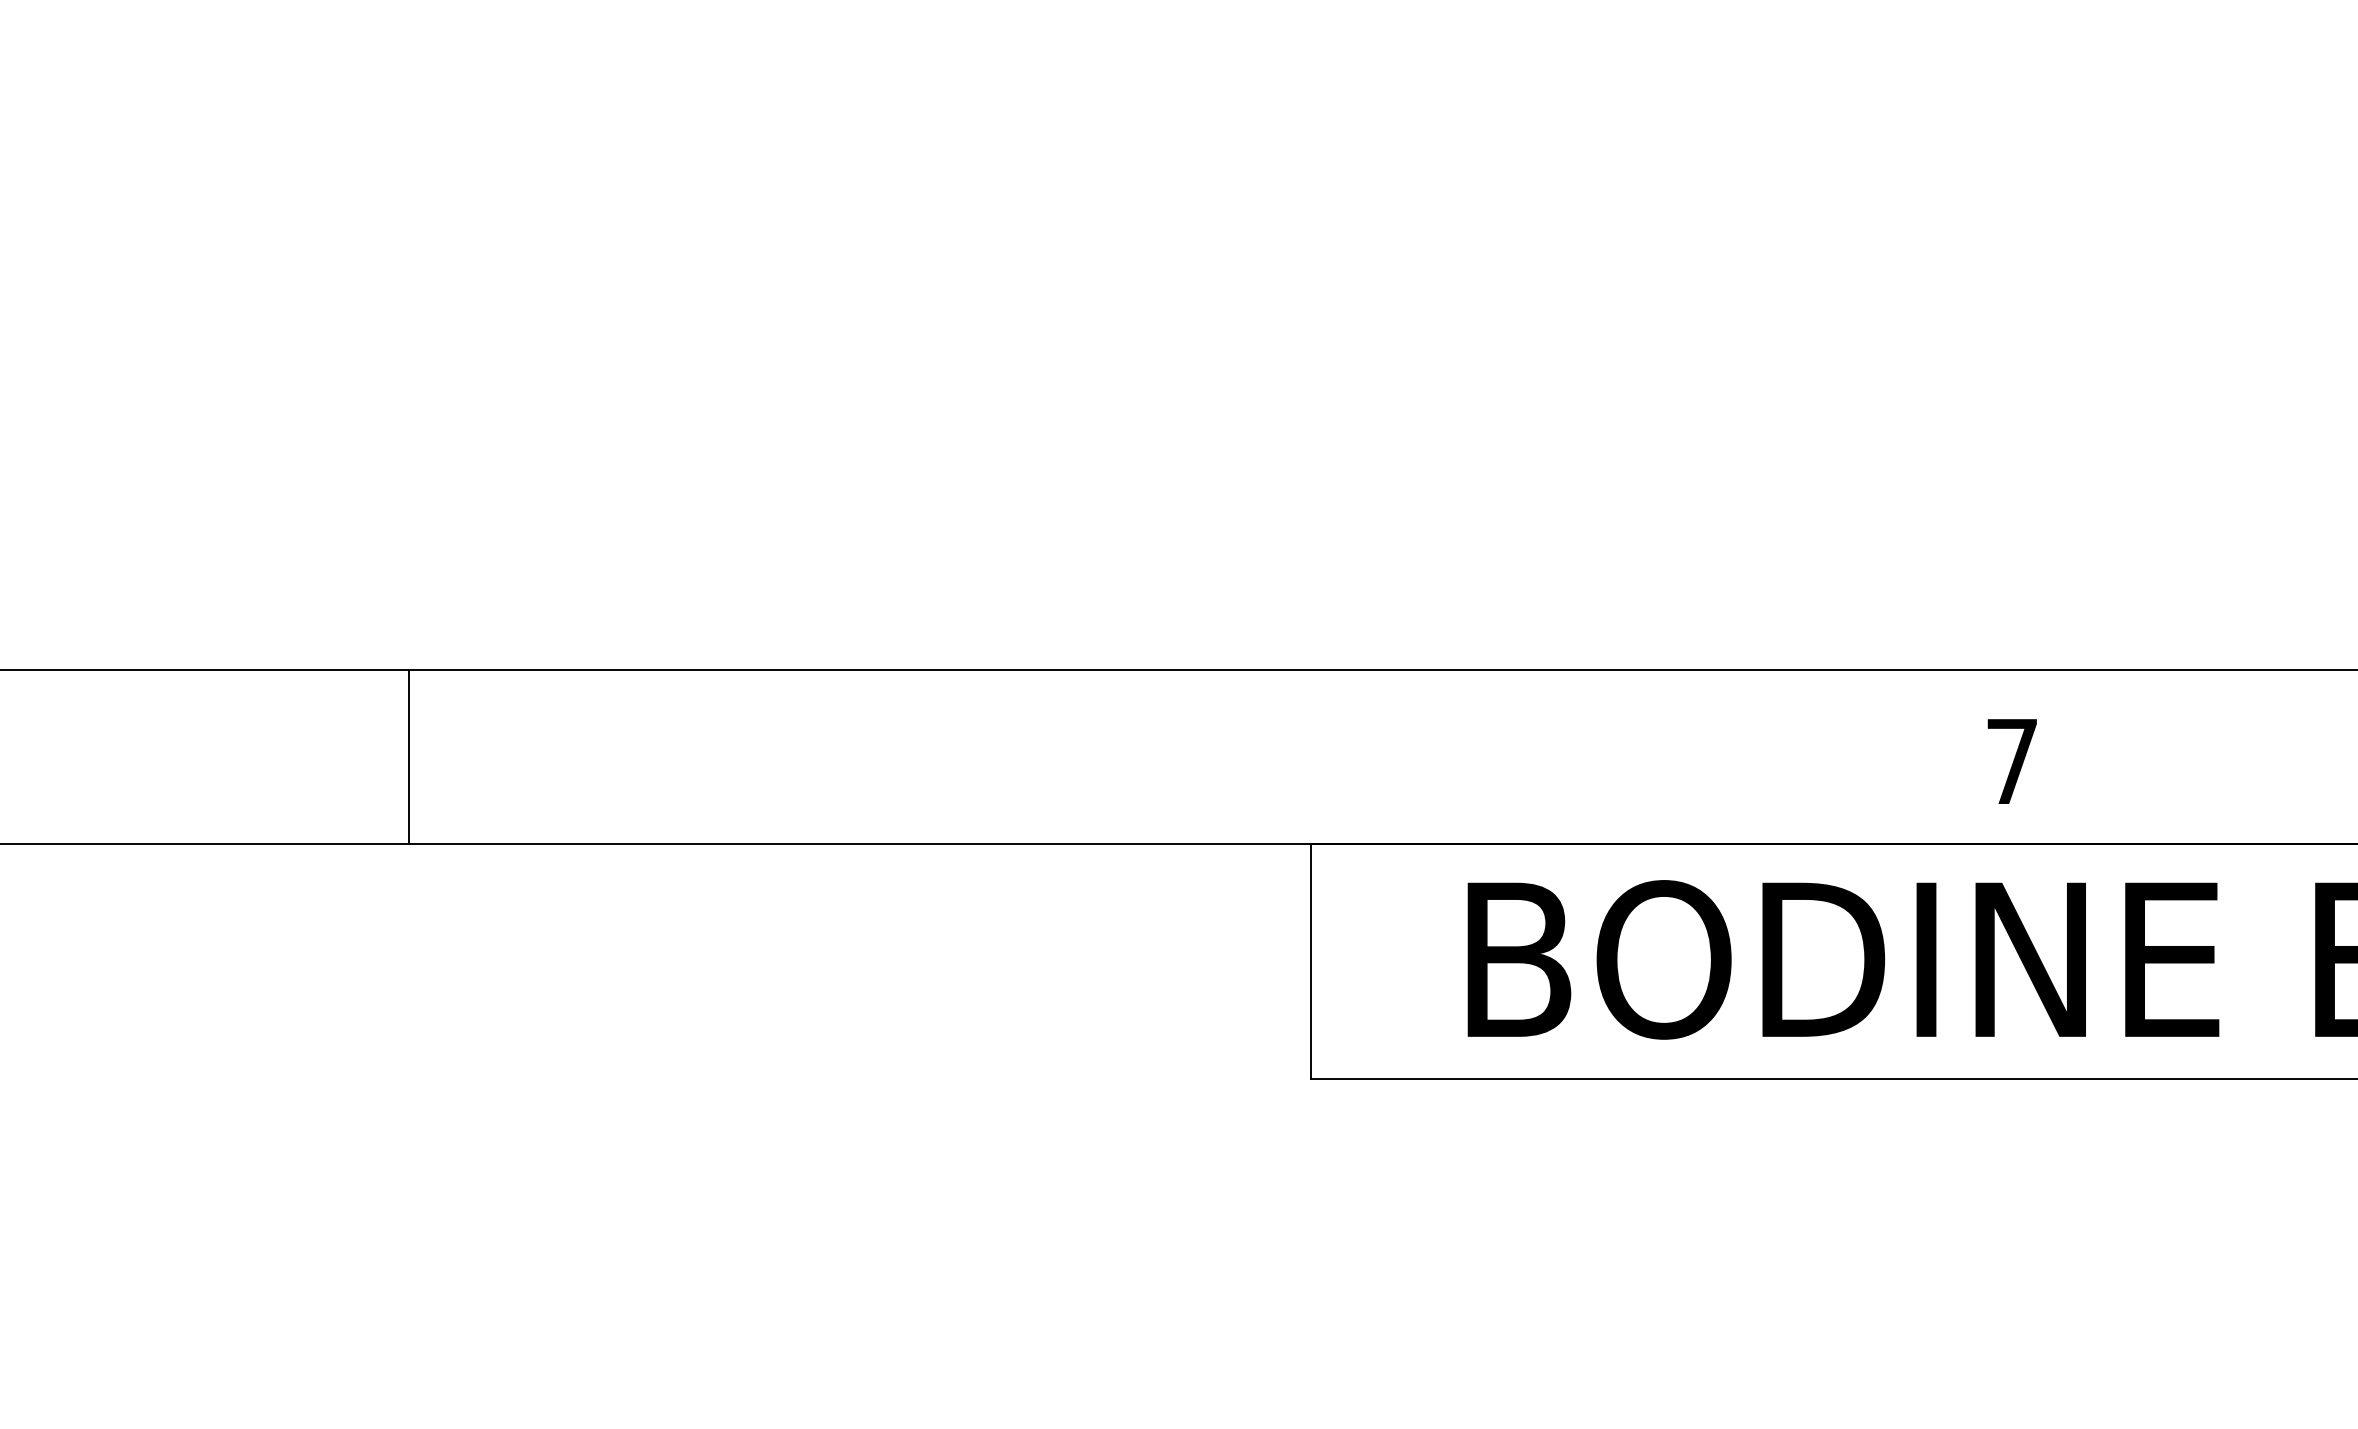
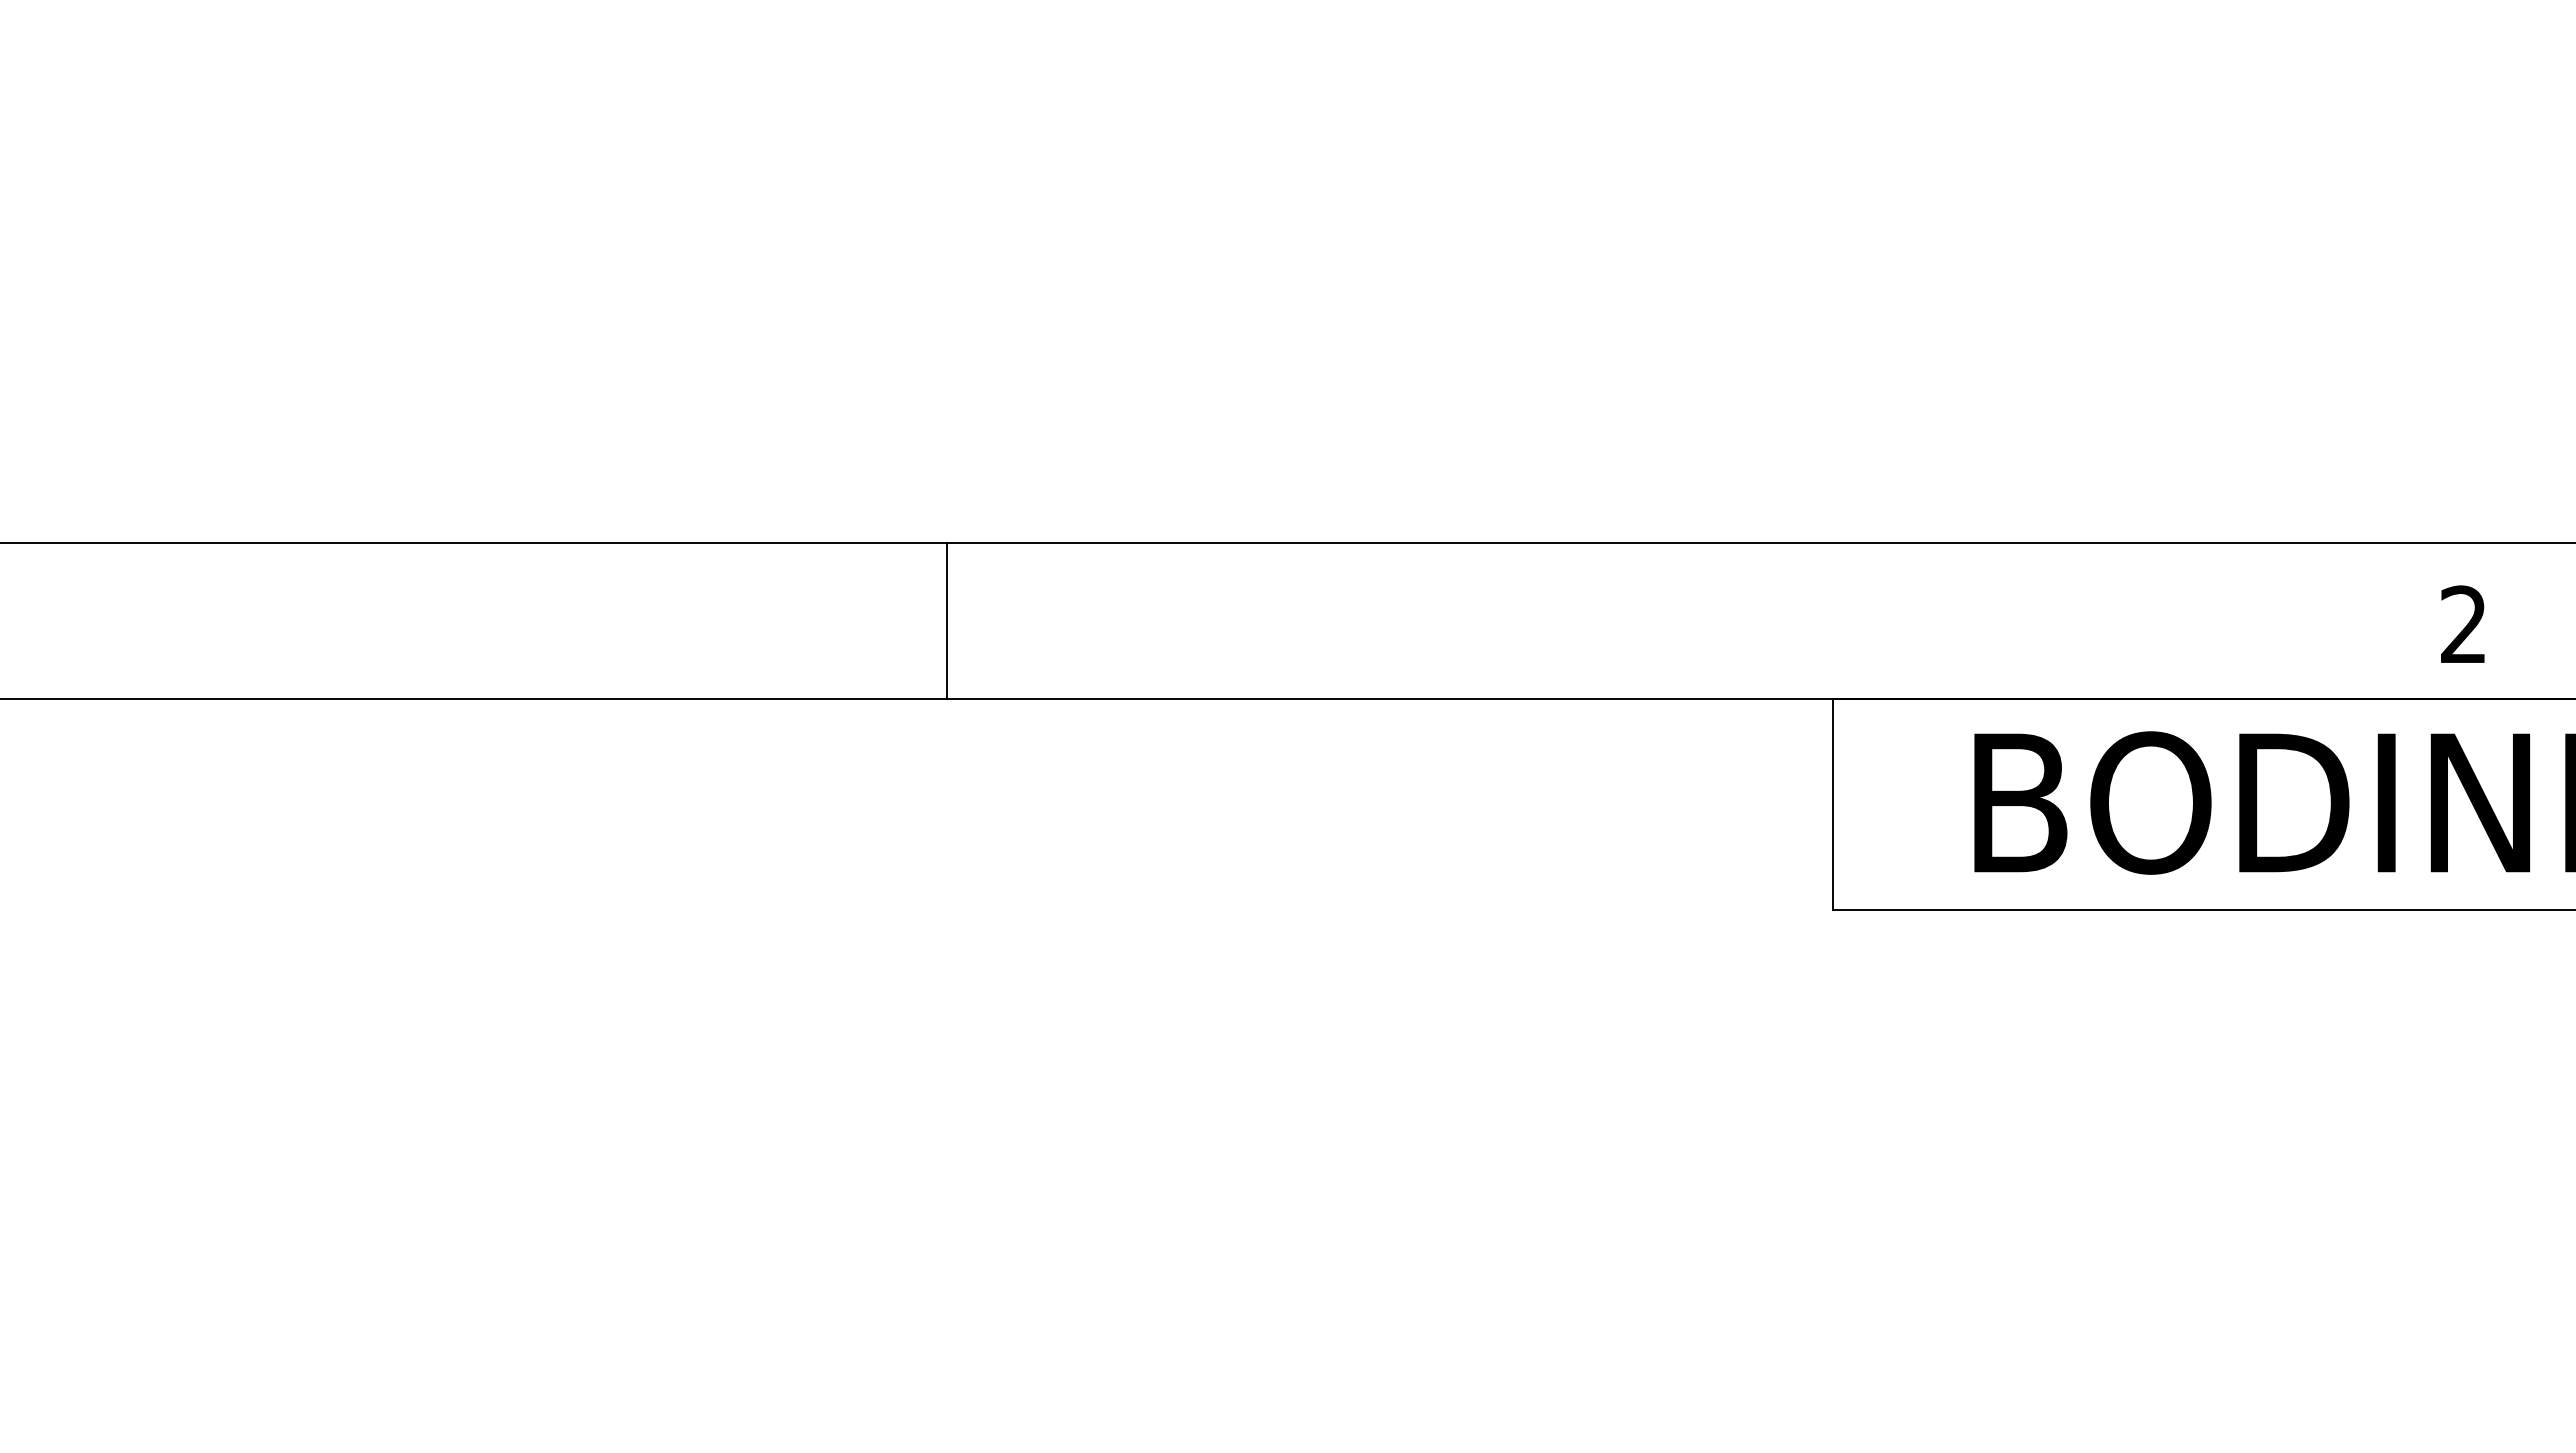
line: (408, 756) -> (946, 620), moved
text: (2011, 760) -> (2463, 623), 7 -> 2

